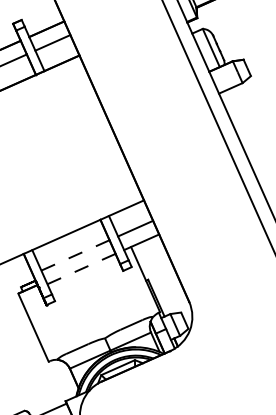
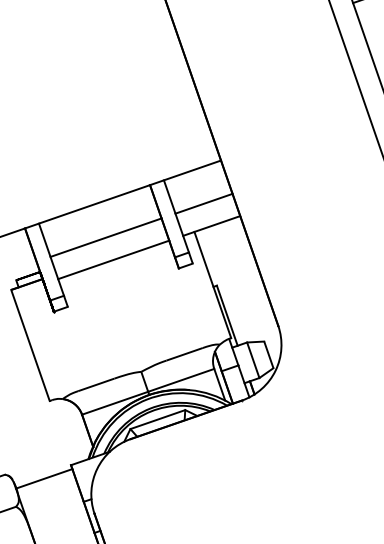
line: (75, 255) -> (106, 237), dashed -> solid
line: (81, 269) -> (113, 260), dashed -> solid

